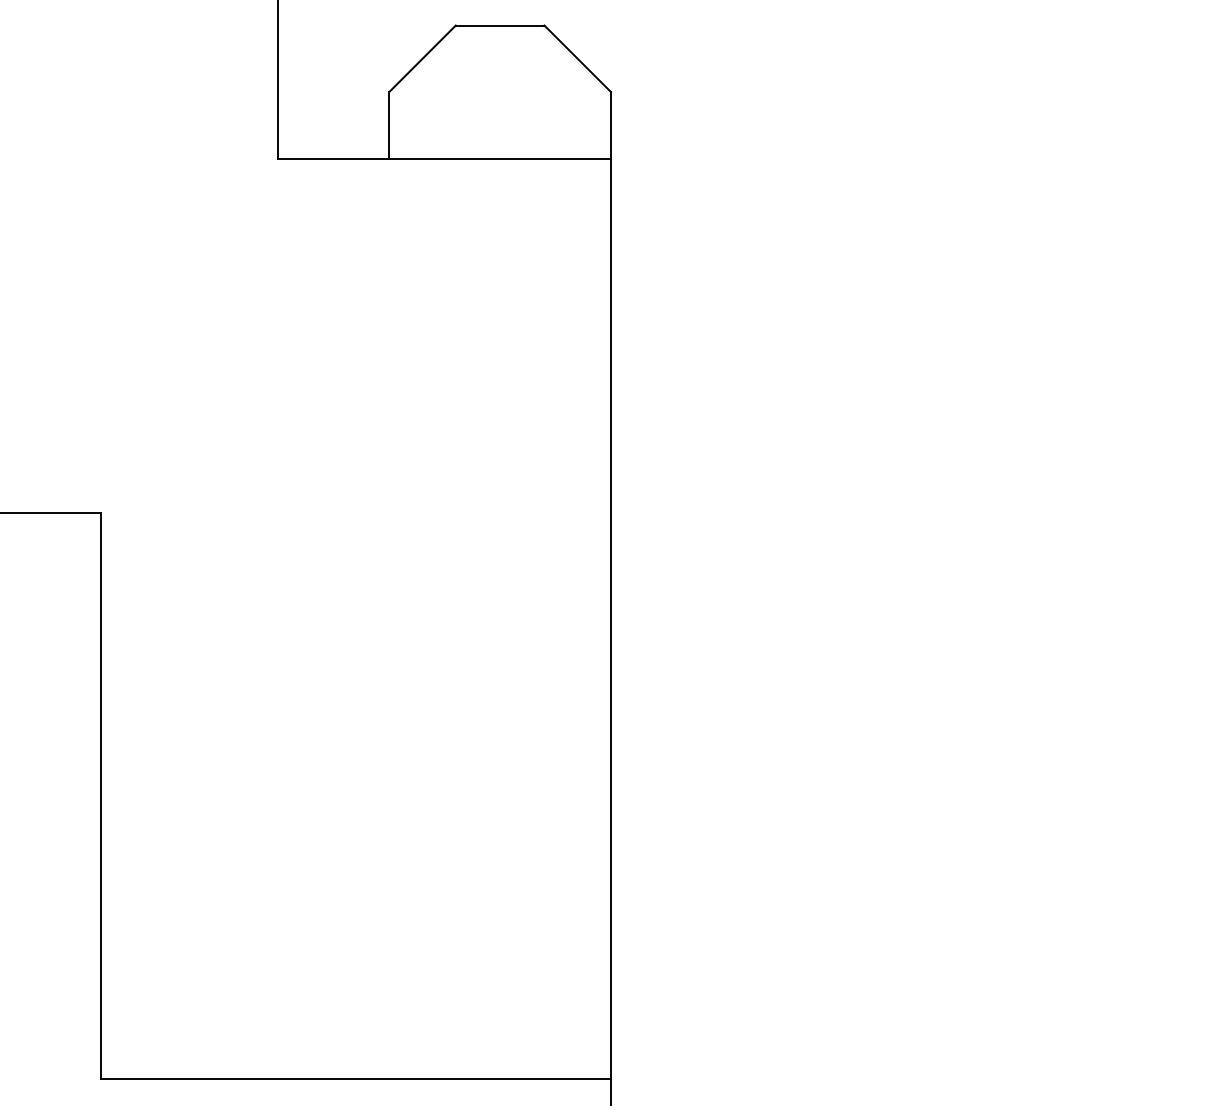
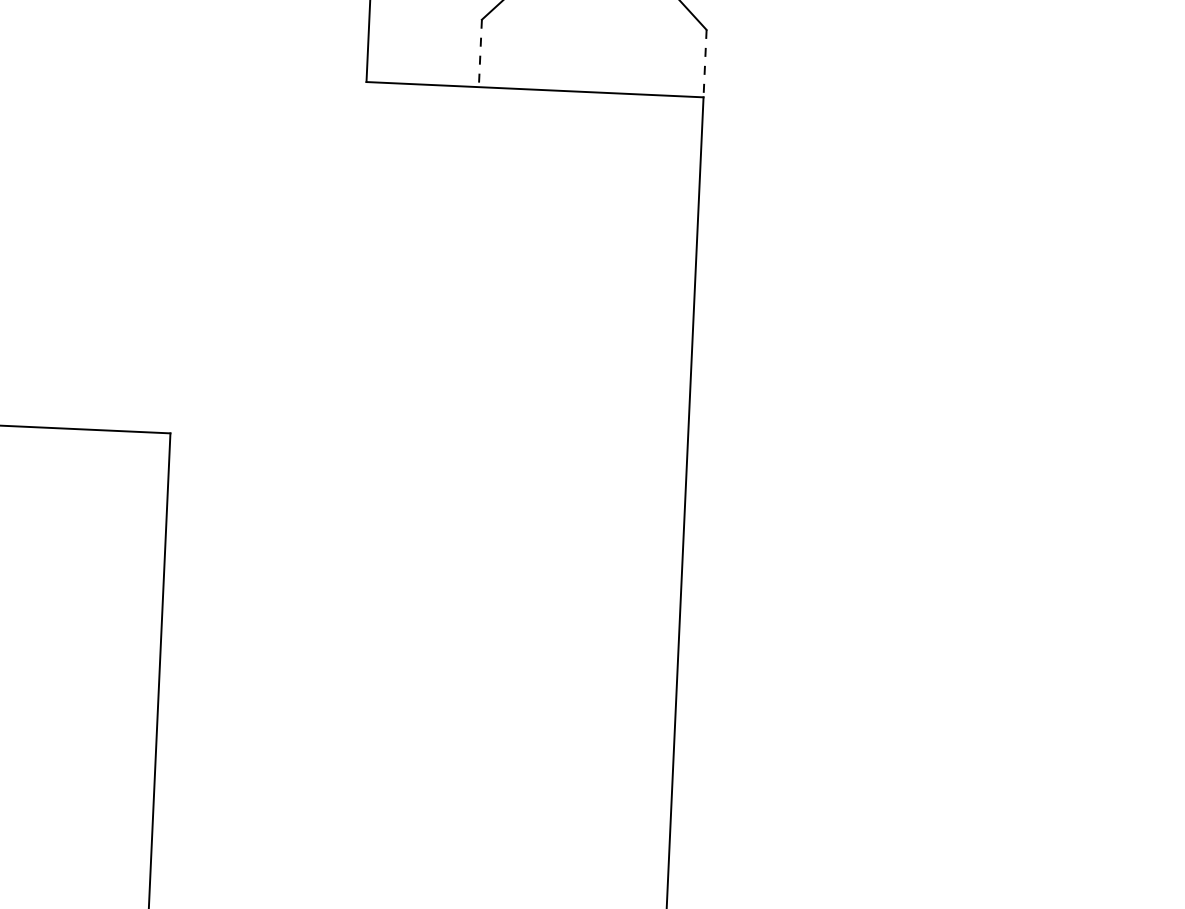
line: (389, 125) -> (480, 53), solid -> dashed
line: (610, 125) -> (704, 63), solid -> dashed

